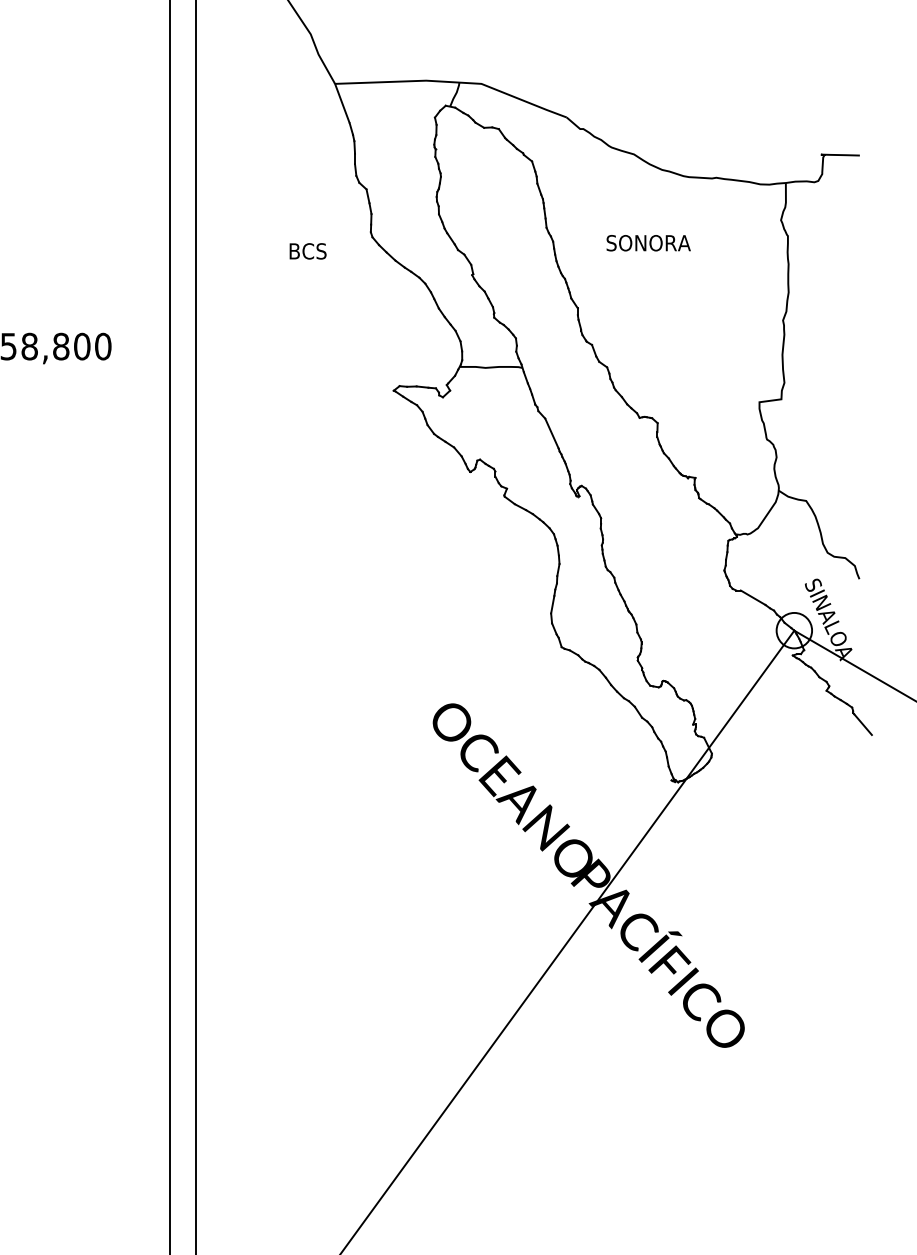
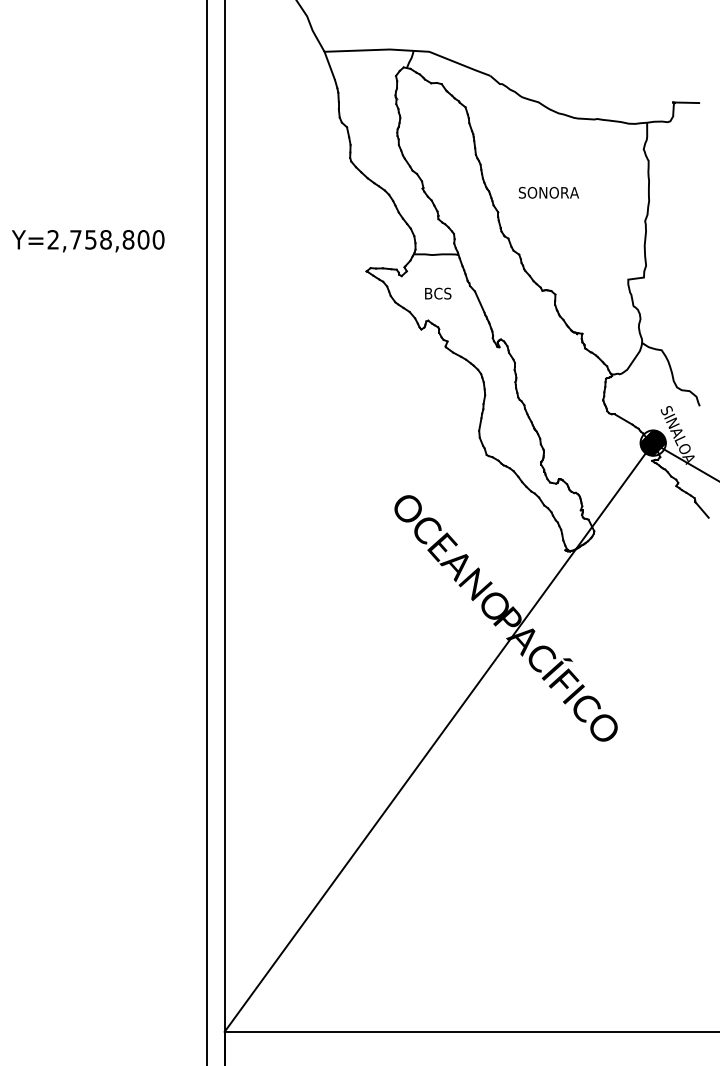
text: (648, 242) -> (548, 192), moved
text: (308, 251) -> (438, 293), moved
hatch: (793, 629) -> (652, 442), added

